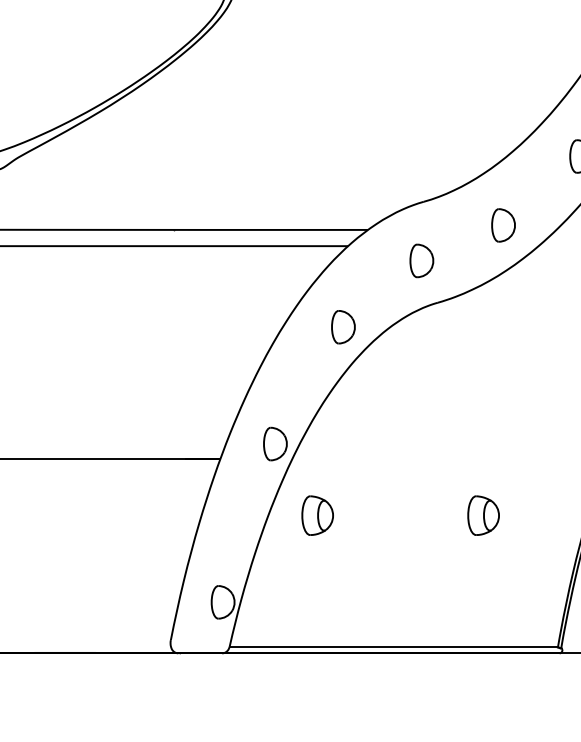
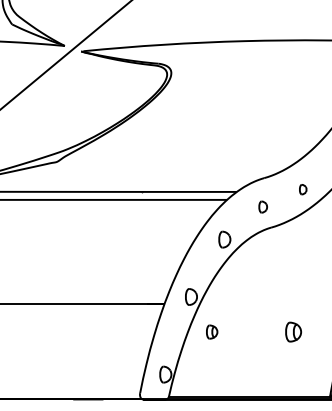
part: (501, 224) -> (302, 189), size x0.6
part: (420, 259) -> (262, 206), size x0.7
part: (316, 514) -> (211, 331), size x0.7

